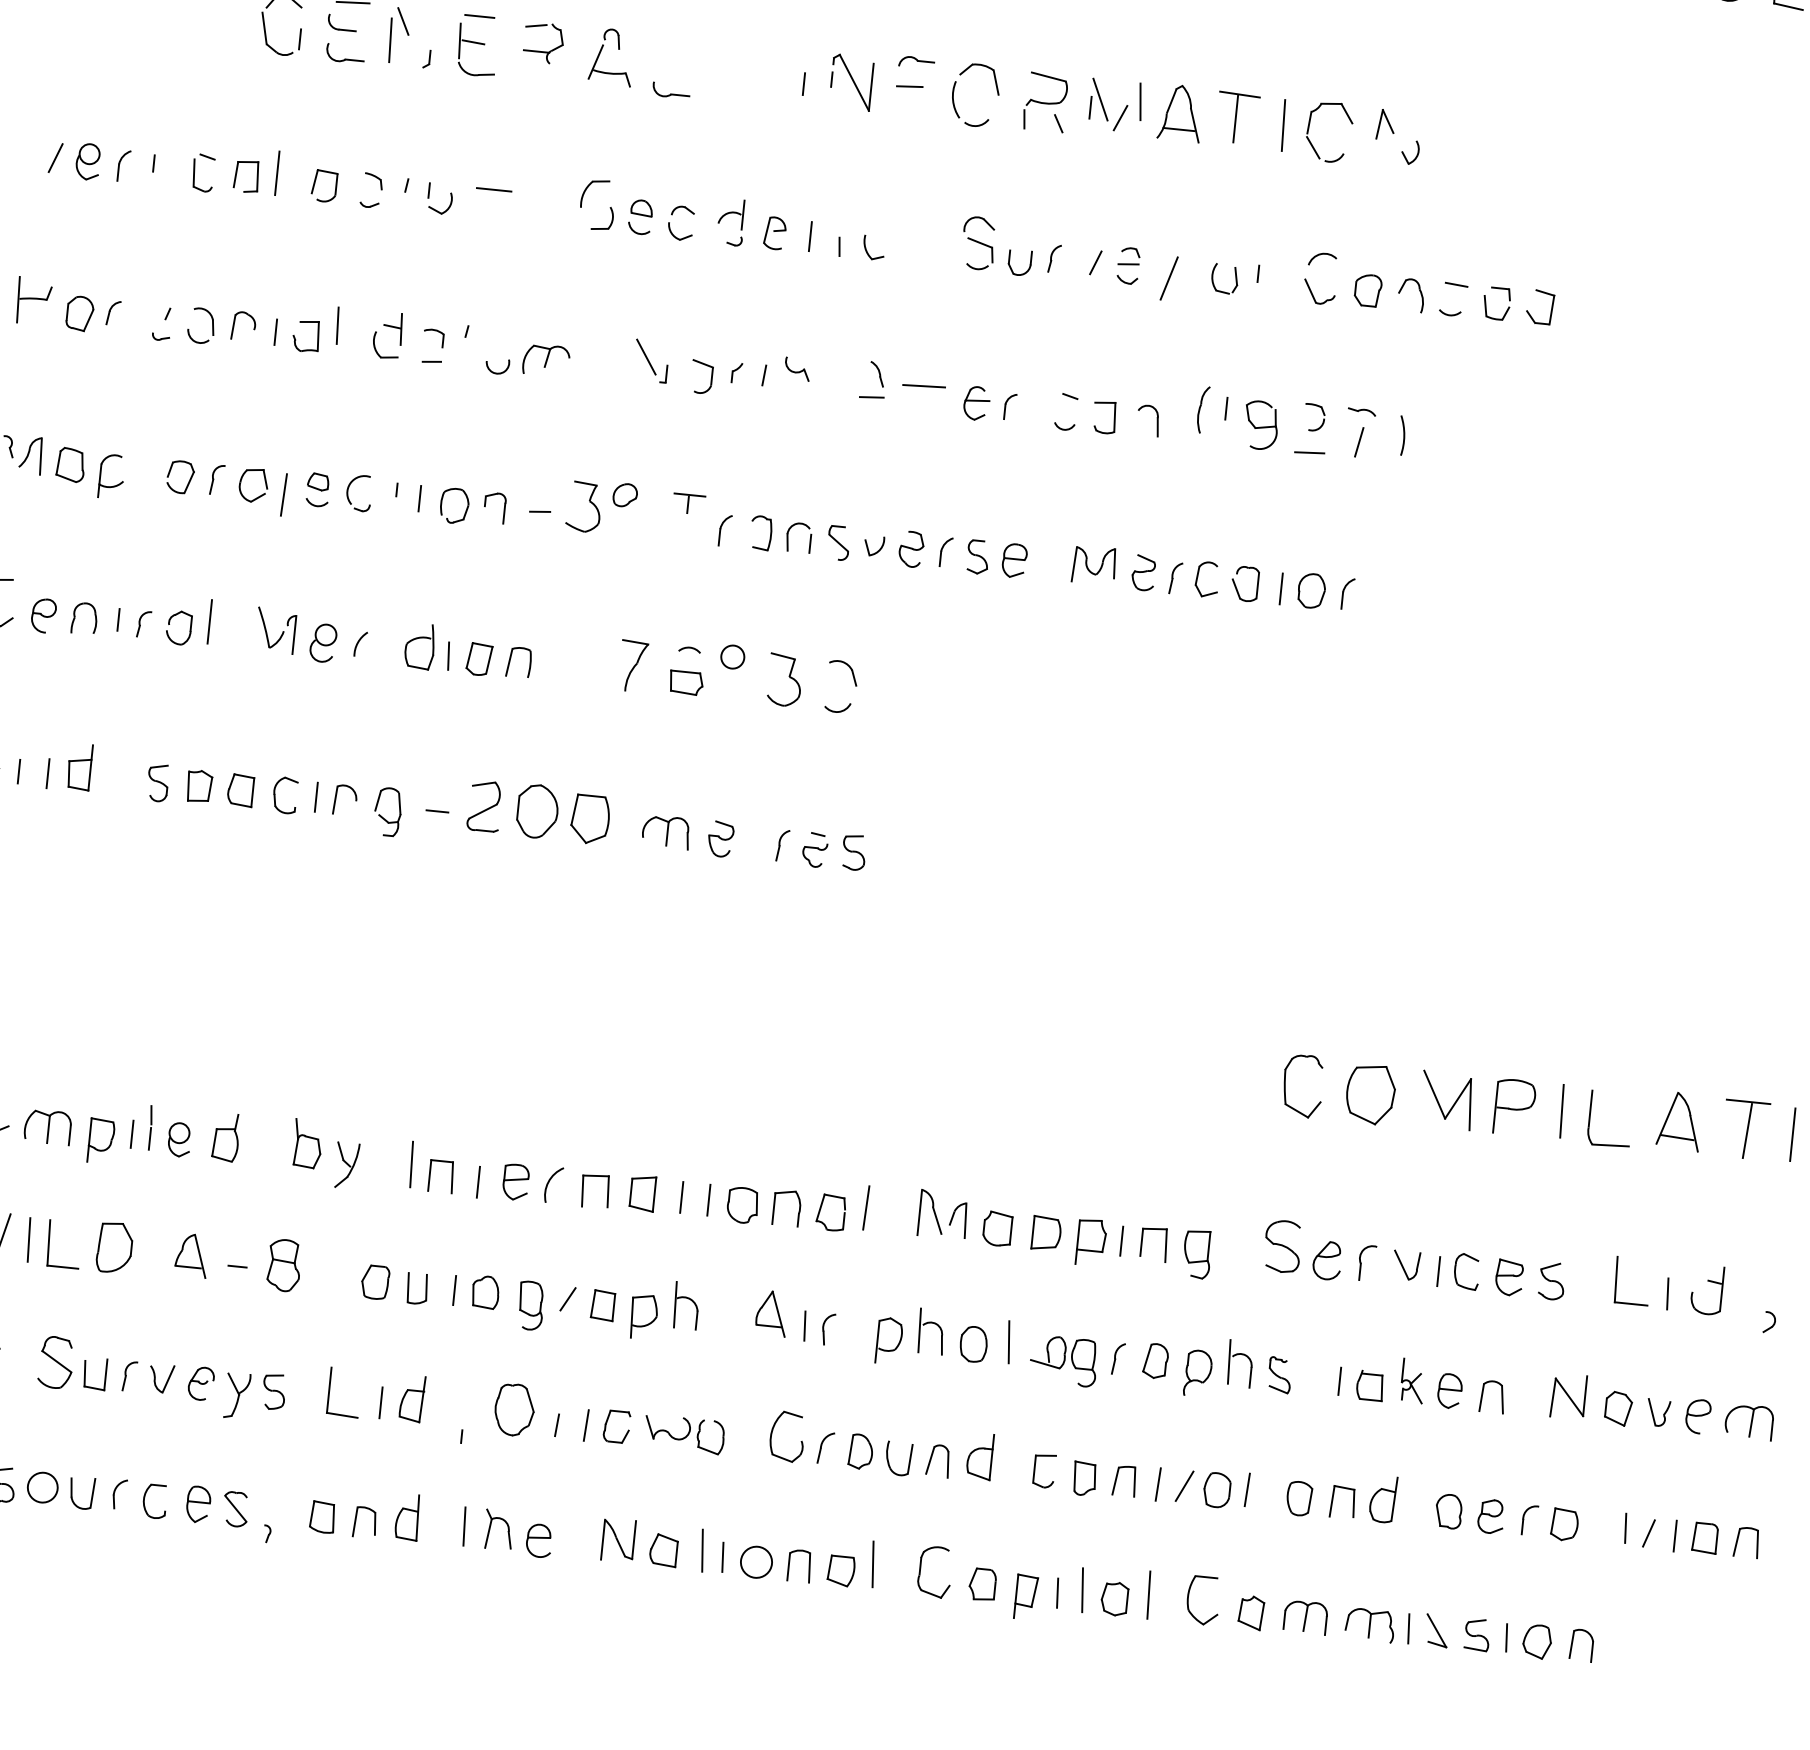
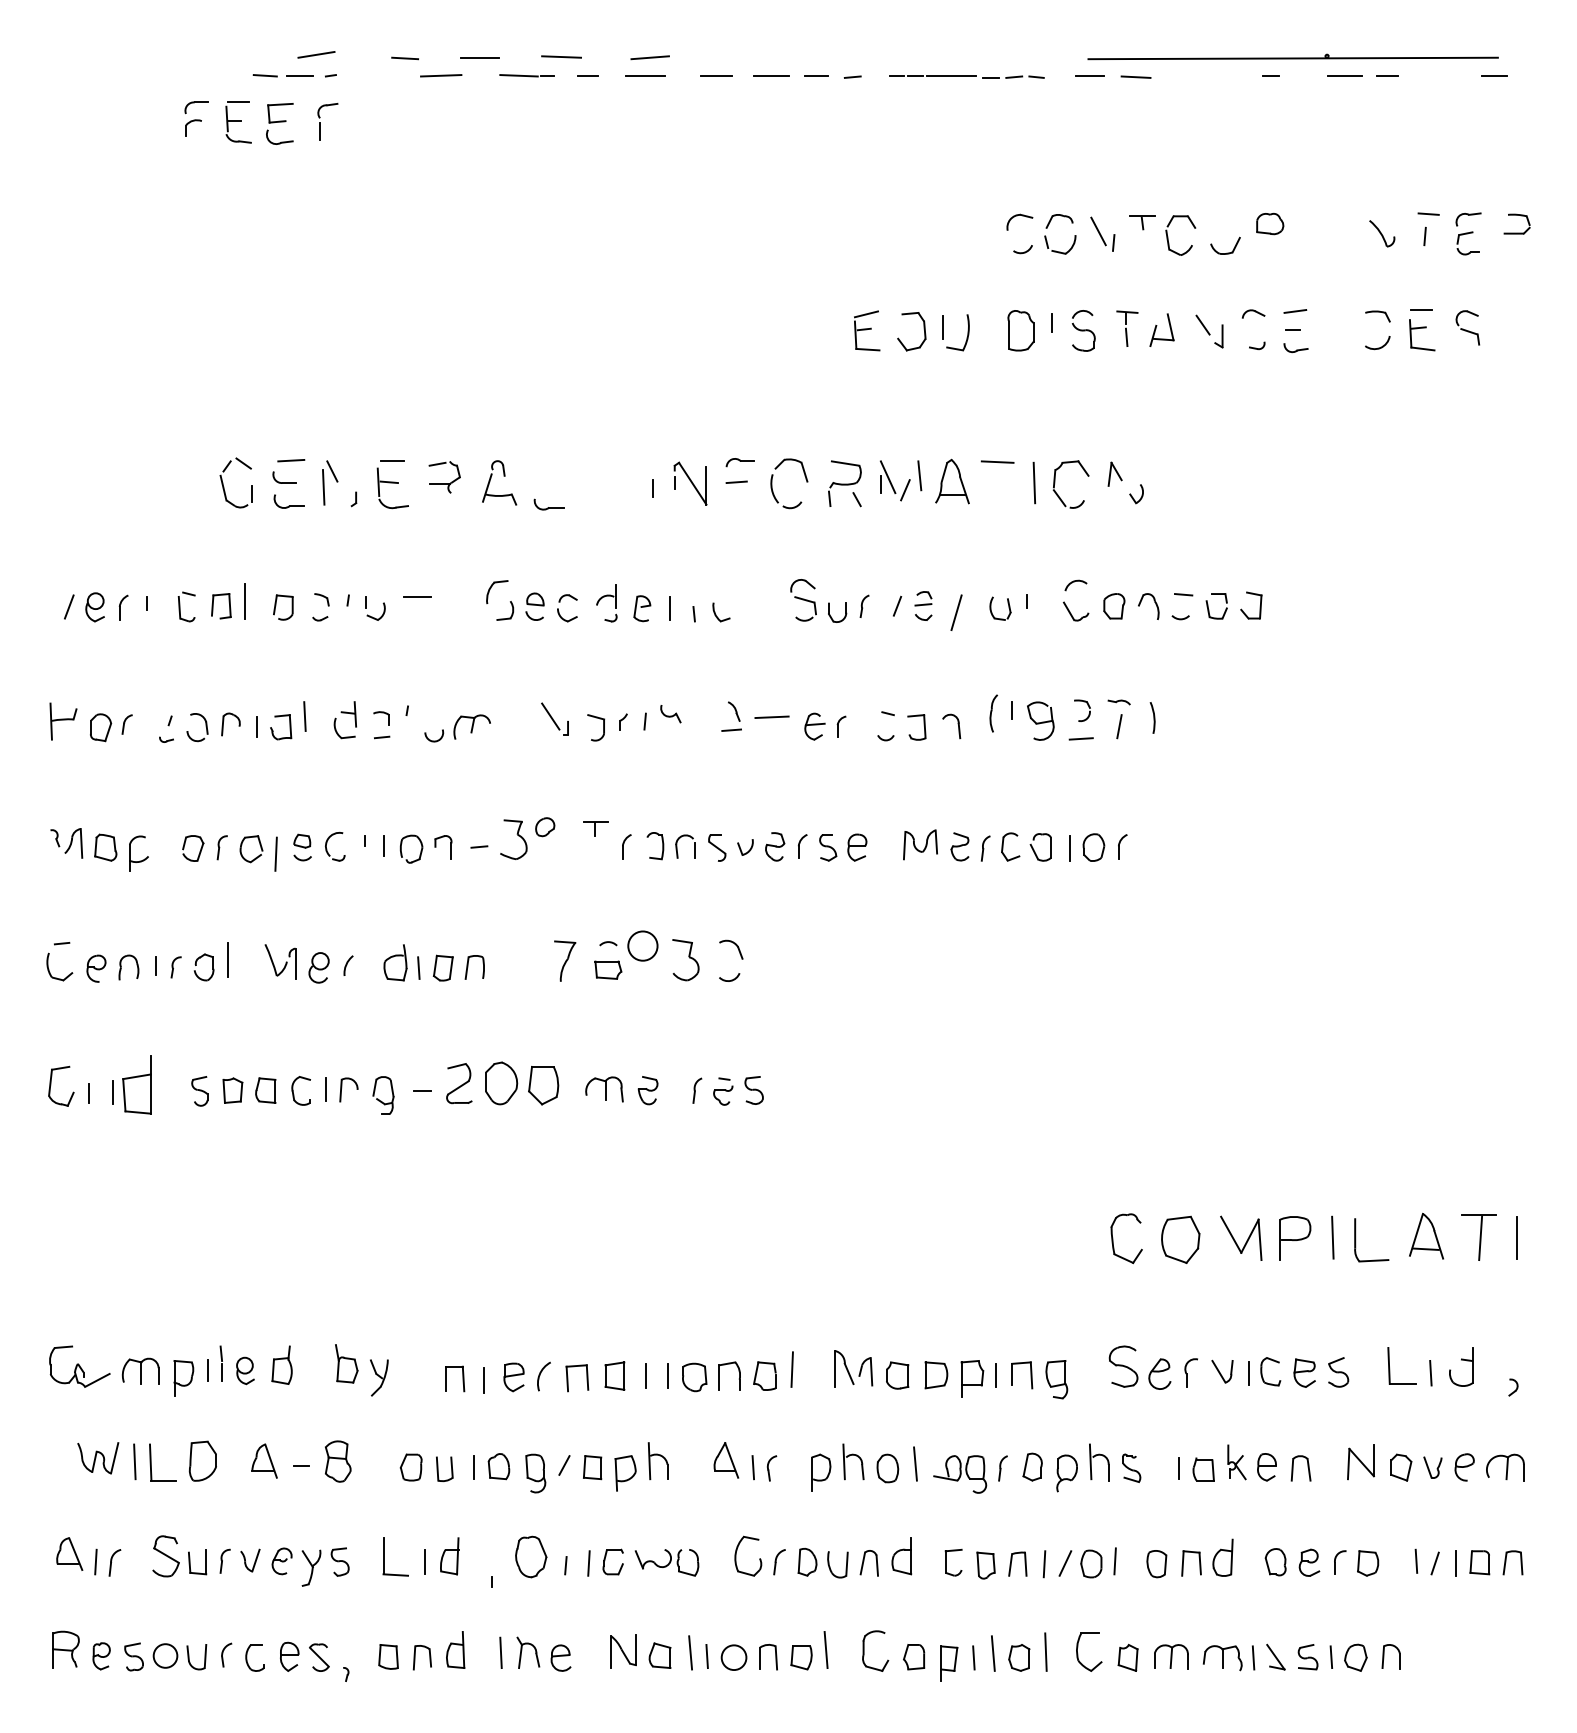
line: (1236, 118) -> (996, 481), removed
circle: (732, 656) -> (642, 945), size x1.6
part: (79, 766) -> (136, 1084), size x1.6
line: (411, 1164) -> (430, 1371), removed

